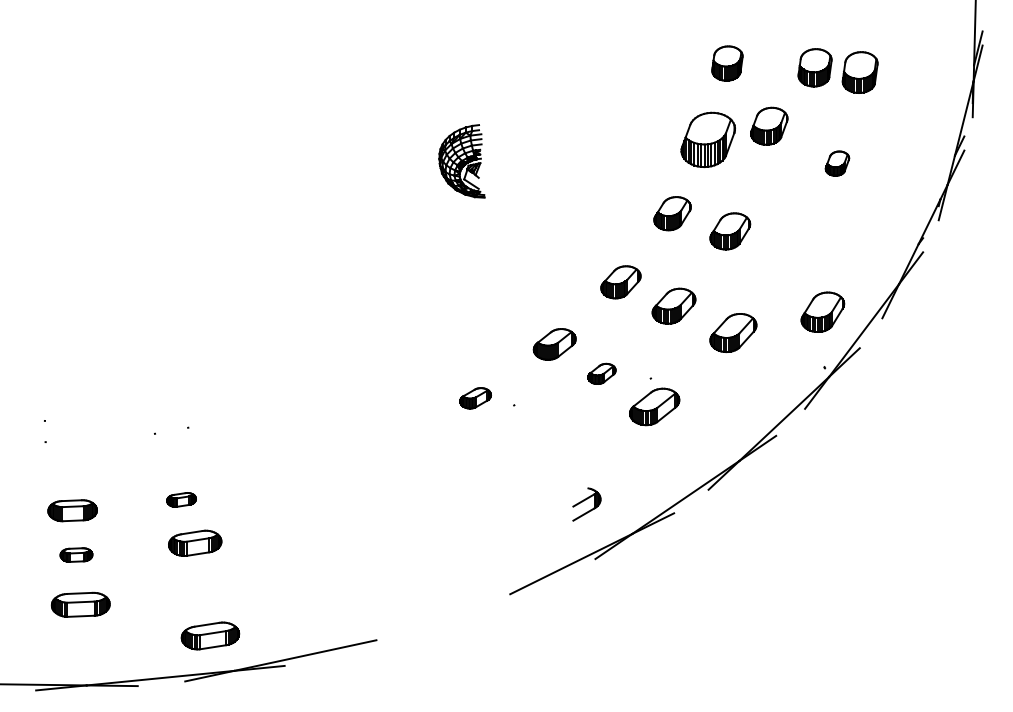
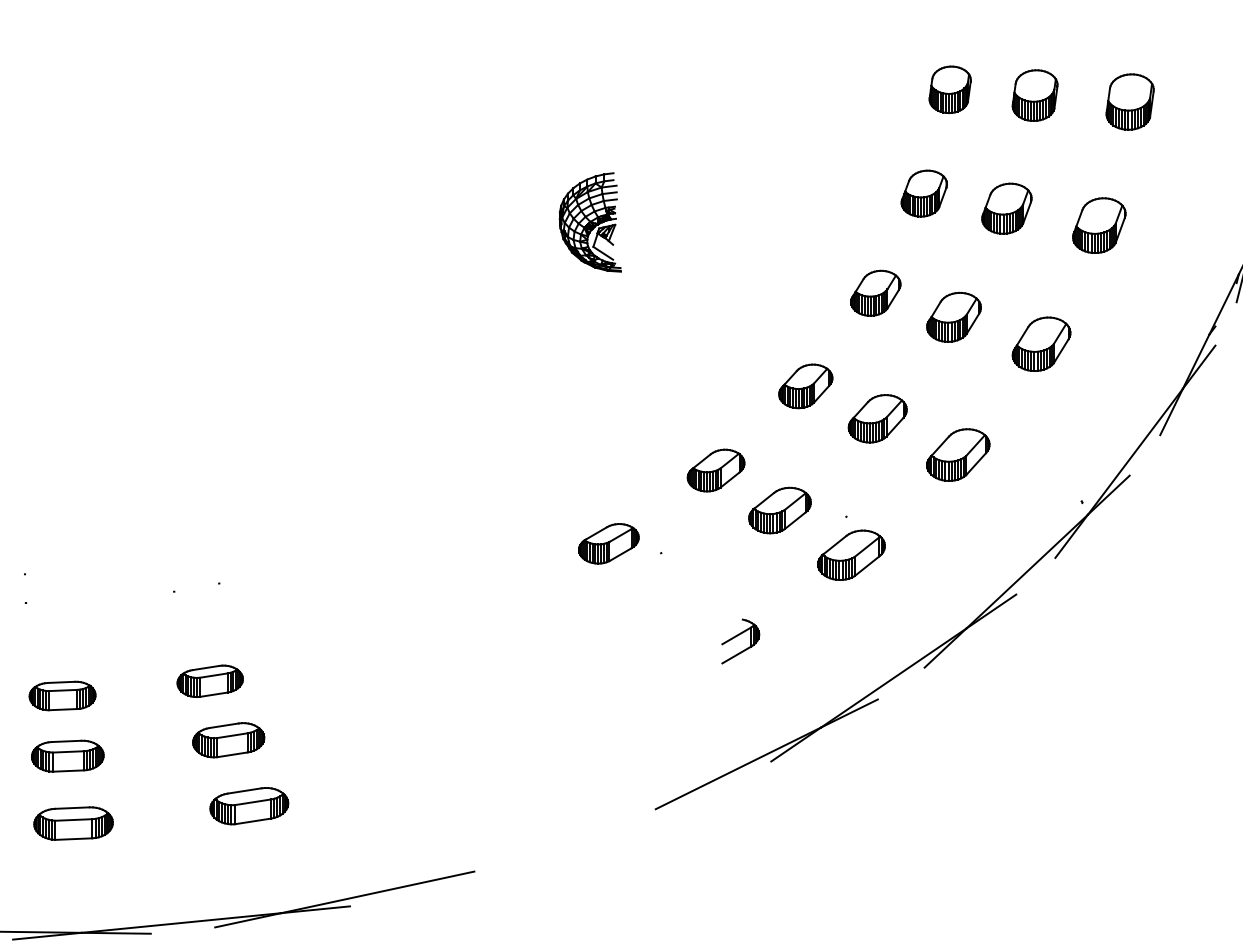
part: (814, 67) -> (1034, 95), moved
part: (769, 125) -> (1007, 207), moved
part: (708, 140) -> (924, 194), size x0.62
part: (837, 163) -> (1099, 225), size x1.67
part: (822, 311) -> (1041, 343), moved
part: (601, 373) -> (779, 509), size x1.67
part: (475, 397) -> (608, 542), size x1.43
part: (181, 499) -> (210, 680), size x1.67
part: (586, 504) -> (740, 641), moved
part: (76, 554) -> (67, 755), size x1.67
part: (210, 635) -> (249, 805), moved

